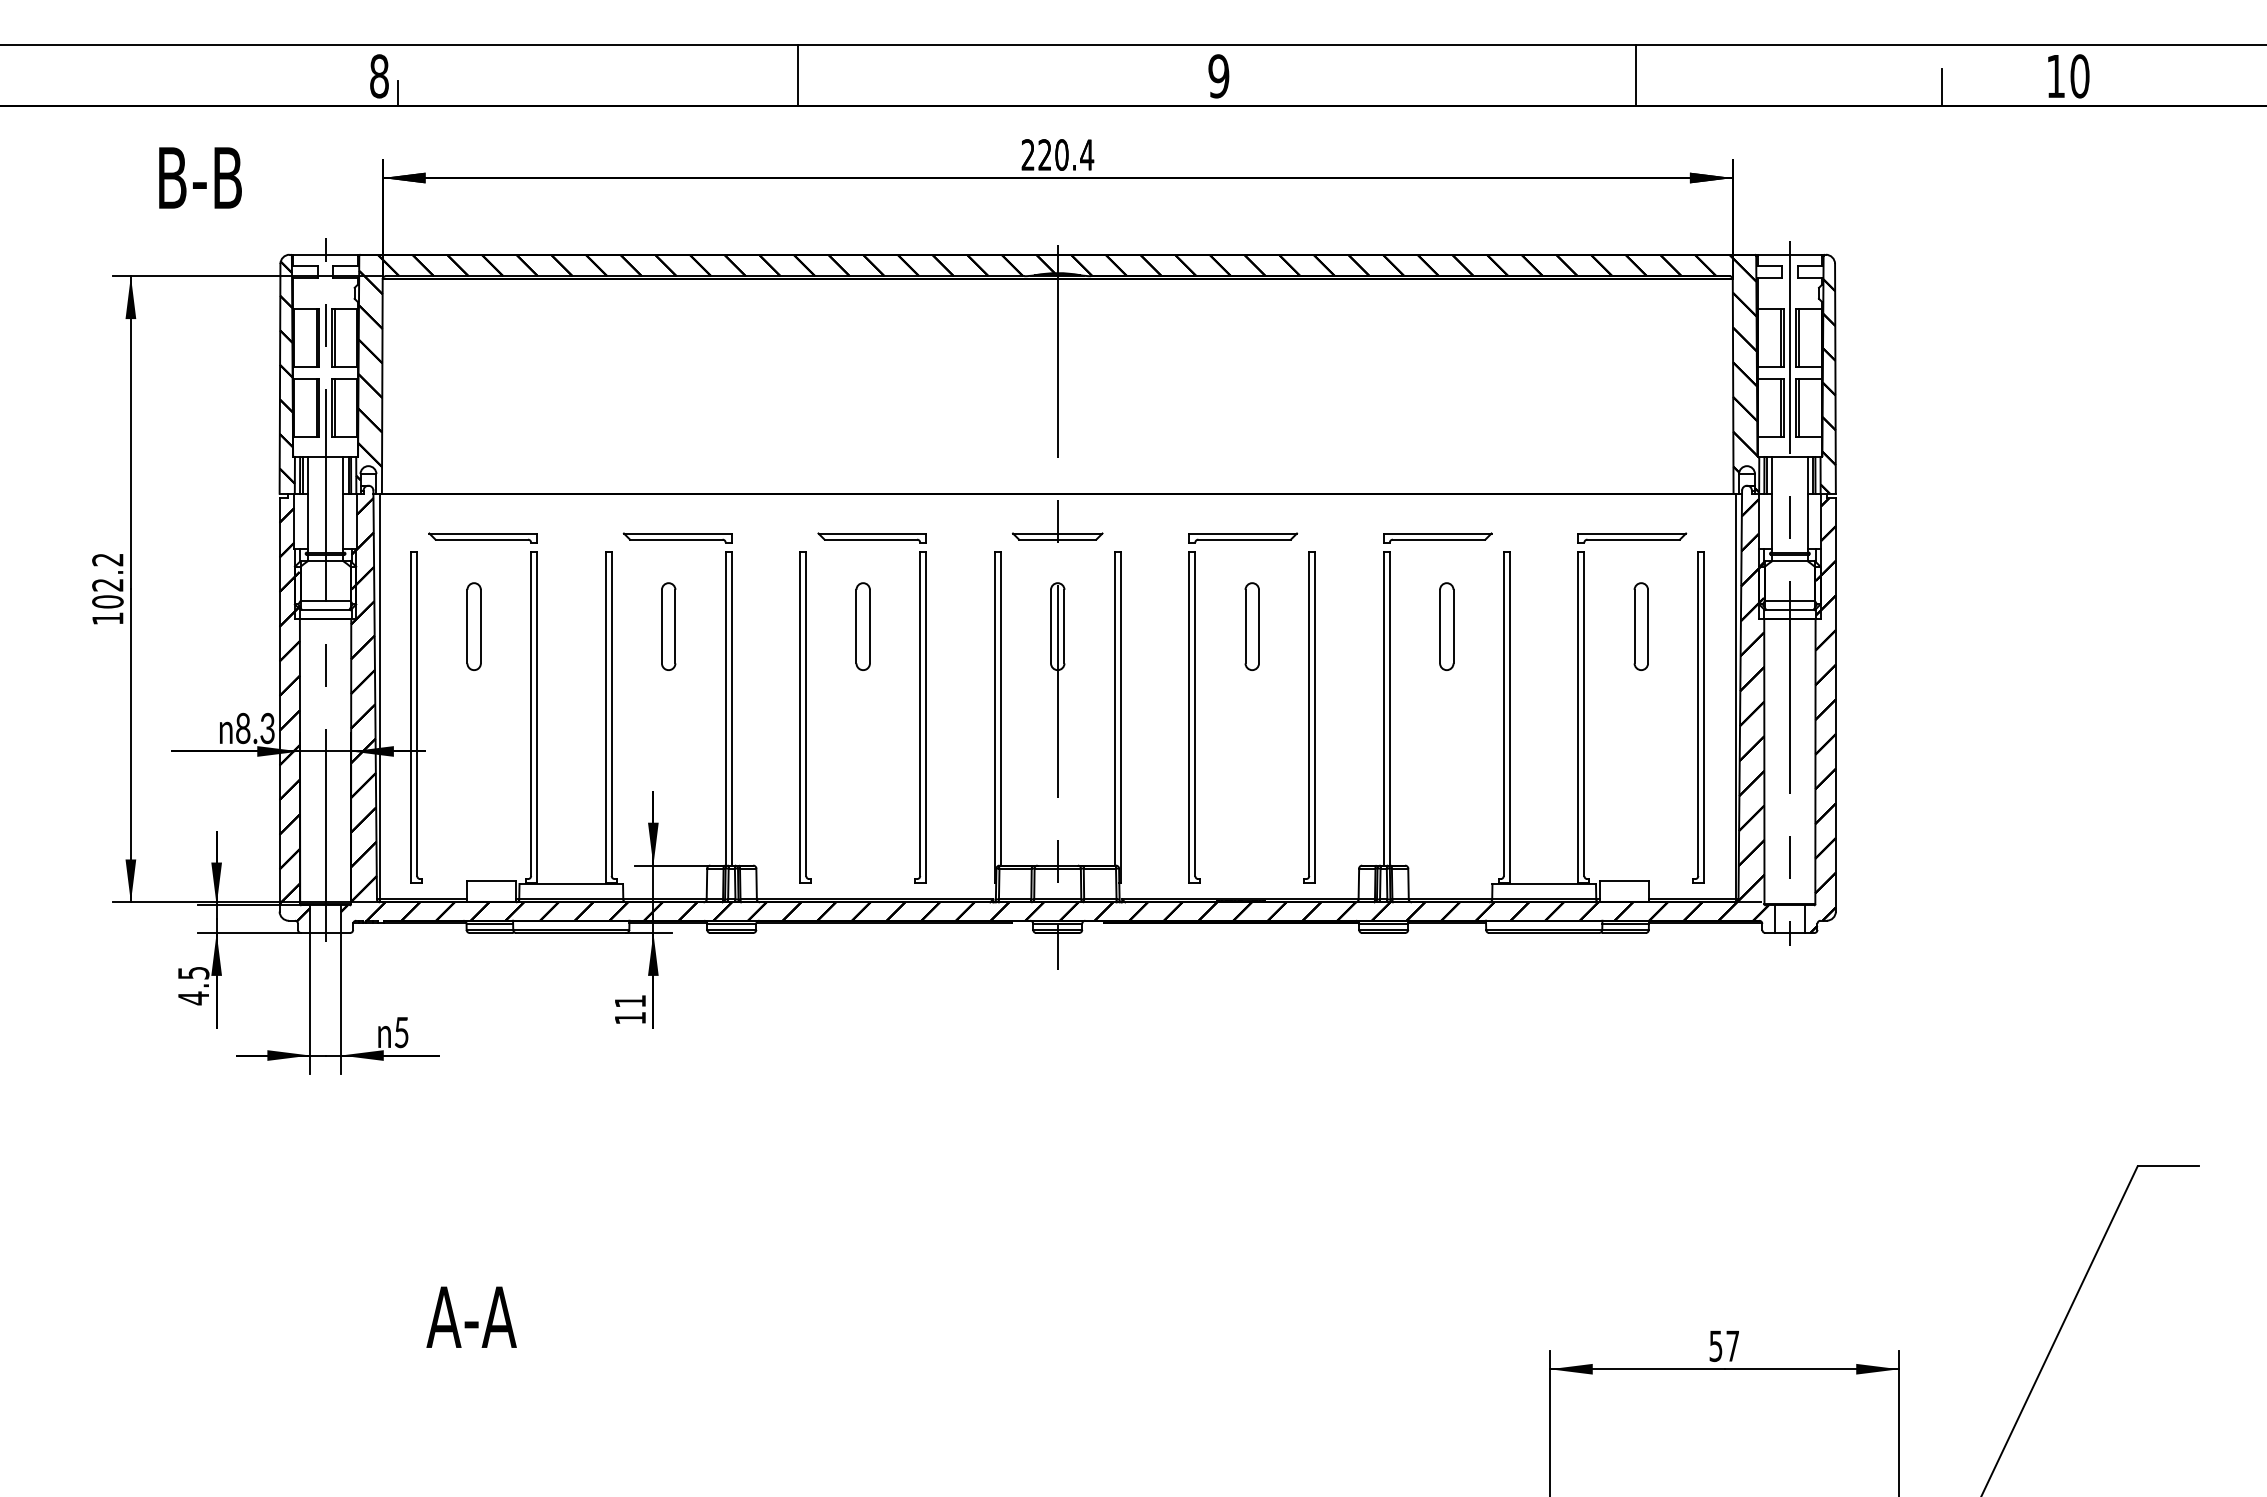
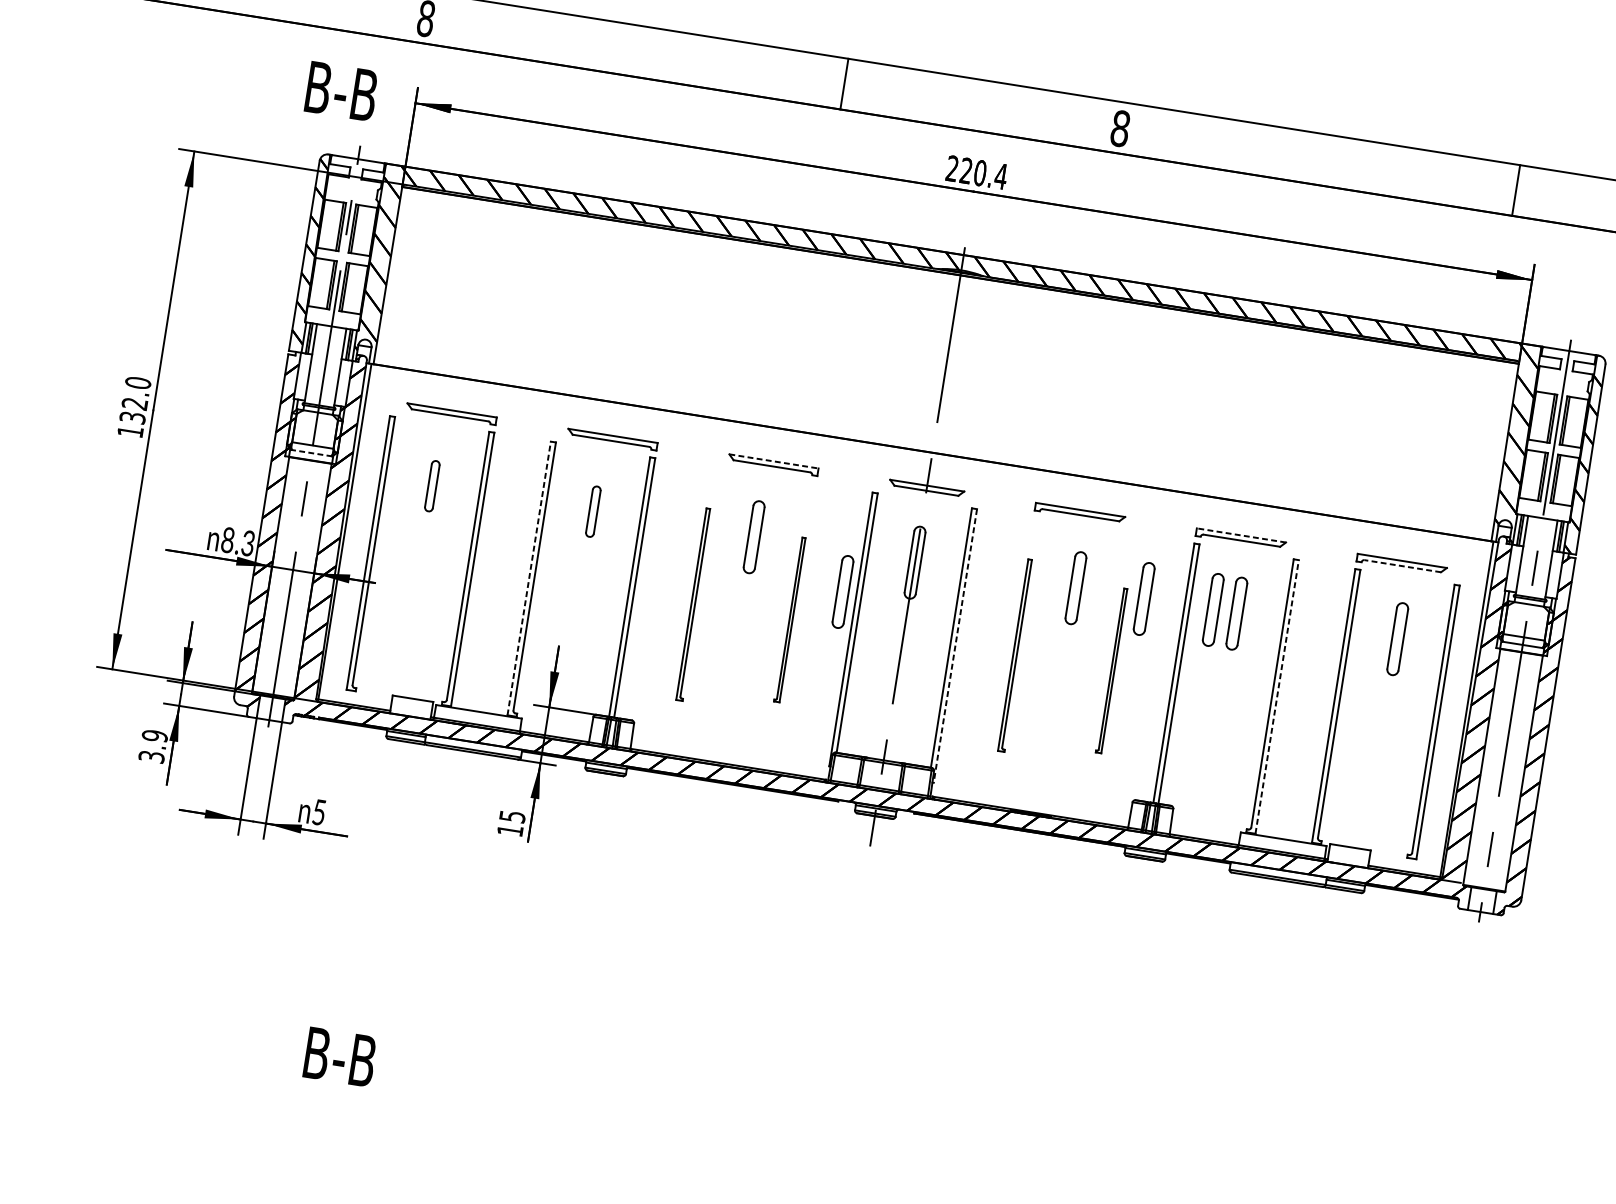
line: (798, 74) -> (844, 83), moved
line: (1636, 74) -> (1516, 189), moved
text: (1218, 76) -> (1120, 128), 9 -> 8
line: (397, 93) -> (438, 35), removed
text: (200, 177) -> (341, 91), moved
line: (872, 533) -> (774, 461), solid -> dashed
line: (1437, 533) -> (1241, 535), solid -> dashed
line: (1633, 539) -> (1402, 566), solid -> dashed
text: (107, 580) -> (135, 400), 102.2 -> 132.0
line: (325, 610) -> (311, 453), solid -> dashed
part: (473, 626) -> (431, 486), size x0.7
part: (668, 626) -> (593, 511), size x0.7
part: (1334, 626) -> (1143, 598), added
part: (1417, 626) -> (1212, 609), added
part: (977, 674) -> (842, 591), added
line: (605, 716) -> (529, 577), solid -> dashed
line: (1509, 716) -> (1276, 696), solid -> dashed
part: (805, 717) -> (694, 604), size x0.7
part: (920, 717) -> (789, 619), size x0.6
line: (1120, 717) -> (955, 646), solid -> dashed
part: (1194, 717) -> (1016, 655), size x0.7
part: (1309, 717) -> (1111, 670), size x0.6
text: (193, 985) -> (153, 746), 4.5 -> 3.9
text: (630, 1001) -> (512, 816), 11 -> 15
text: (471, 1316) -> (339, 1056), A-A -> B-B

